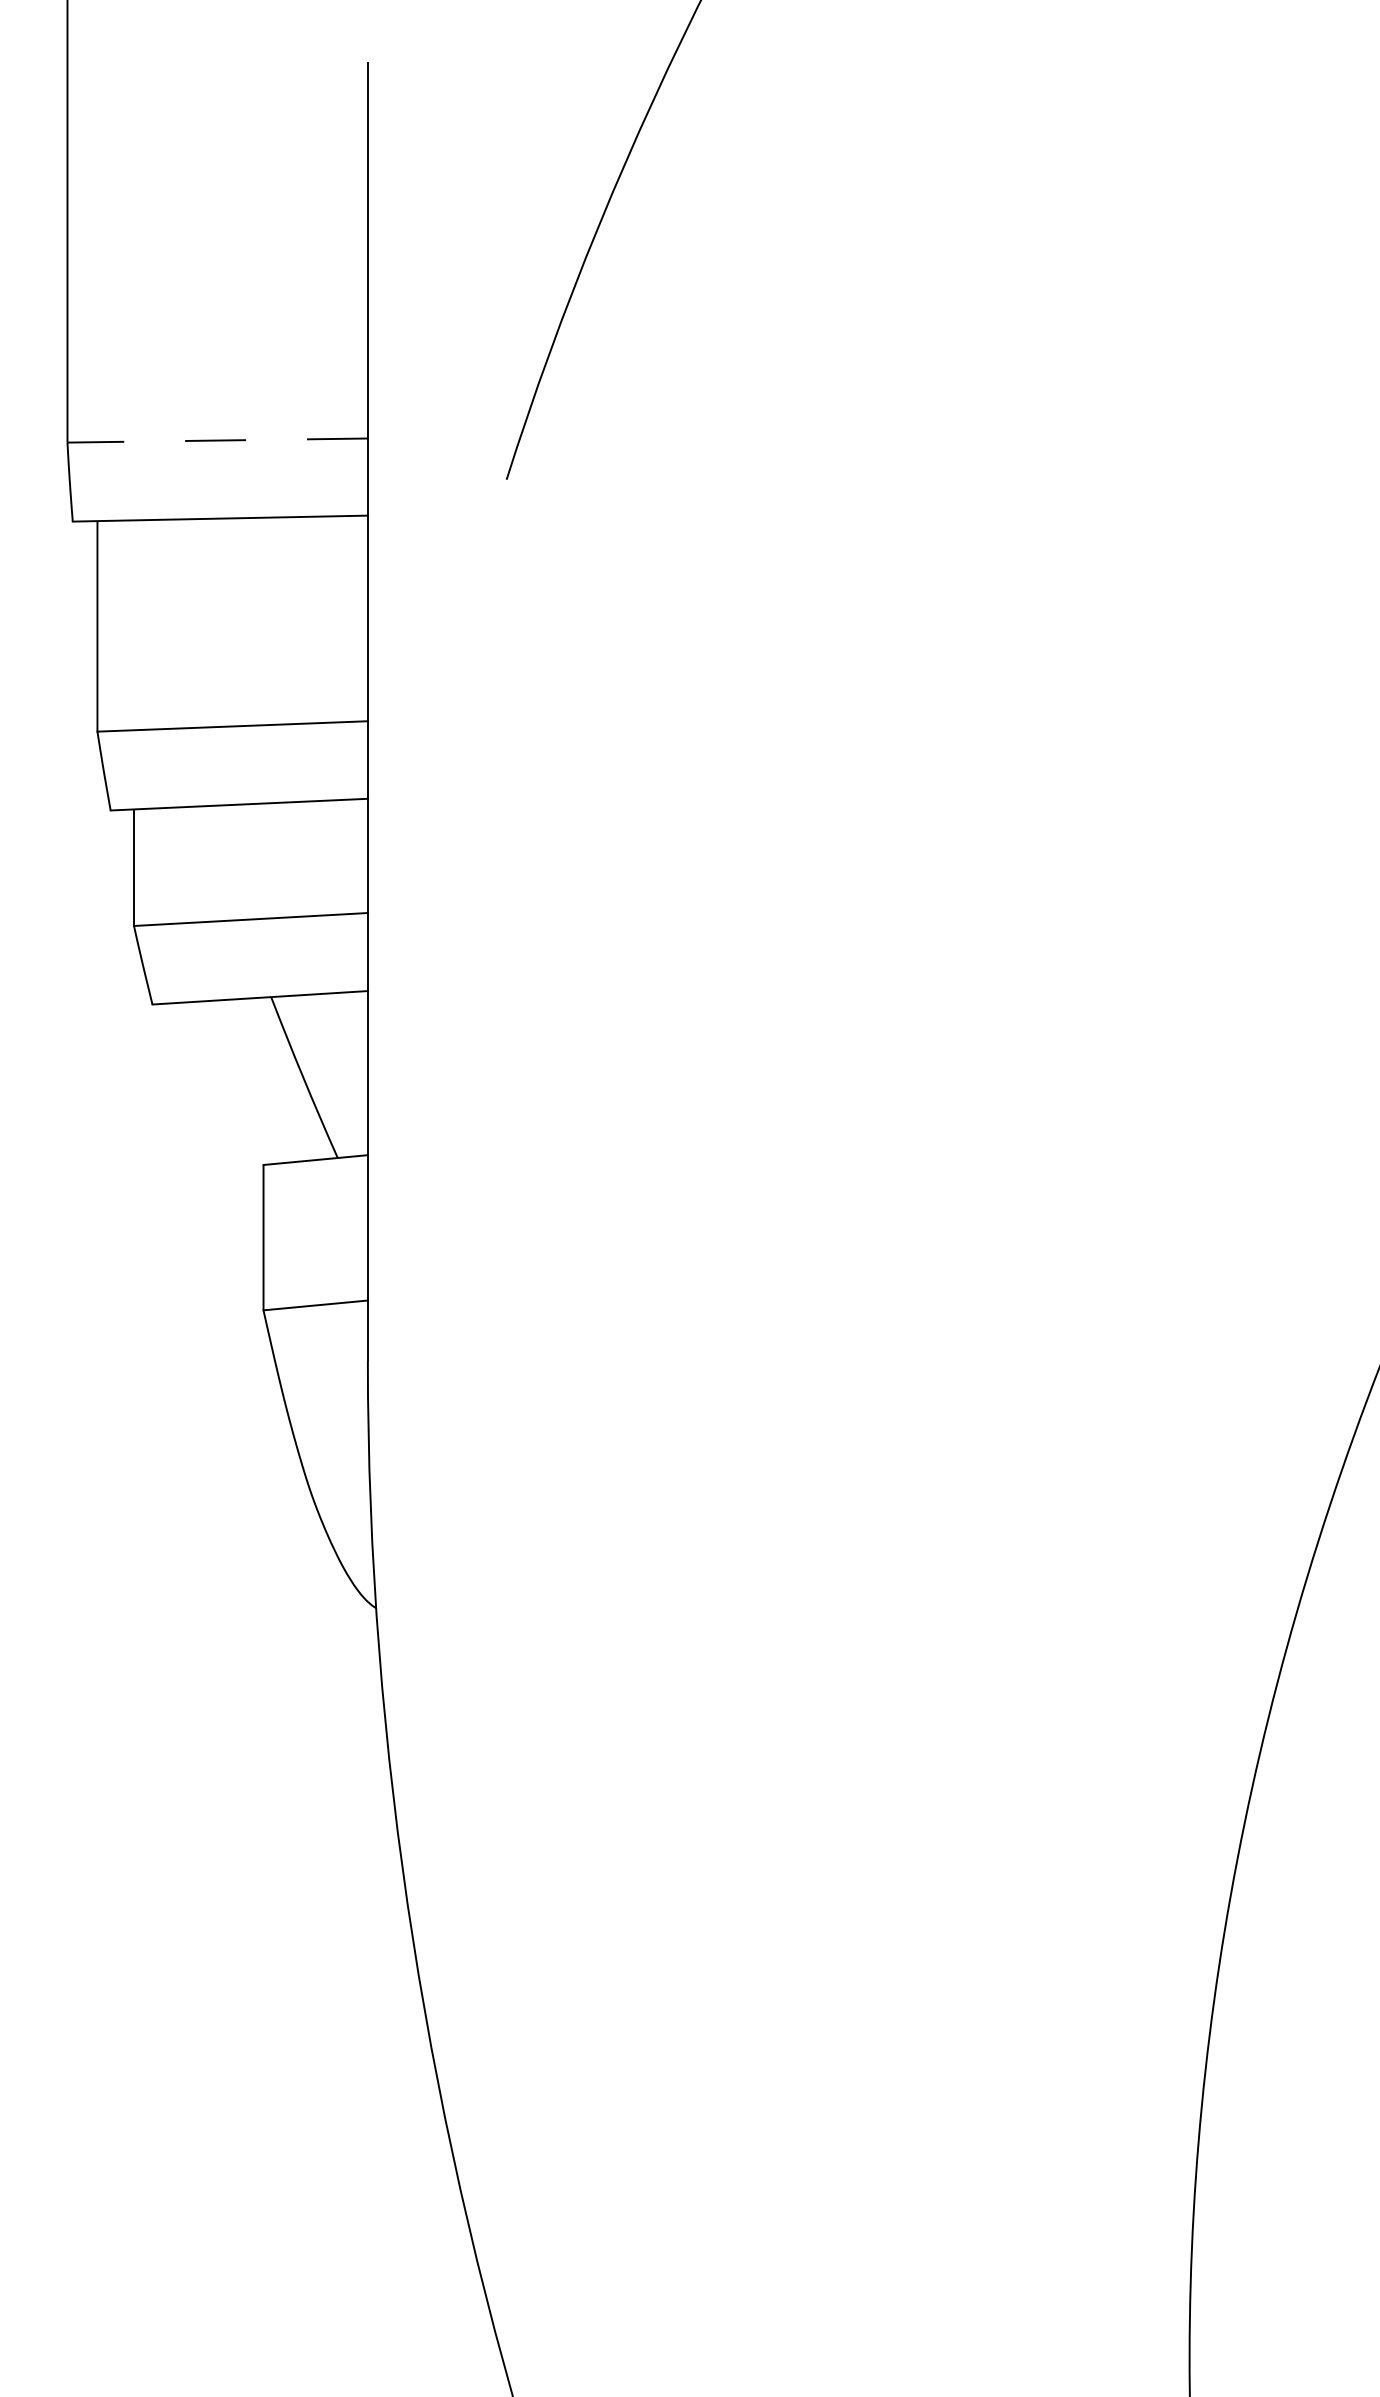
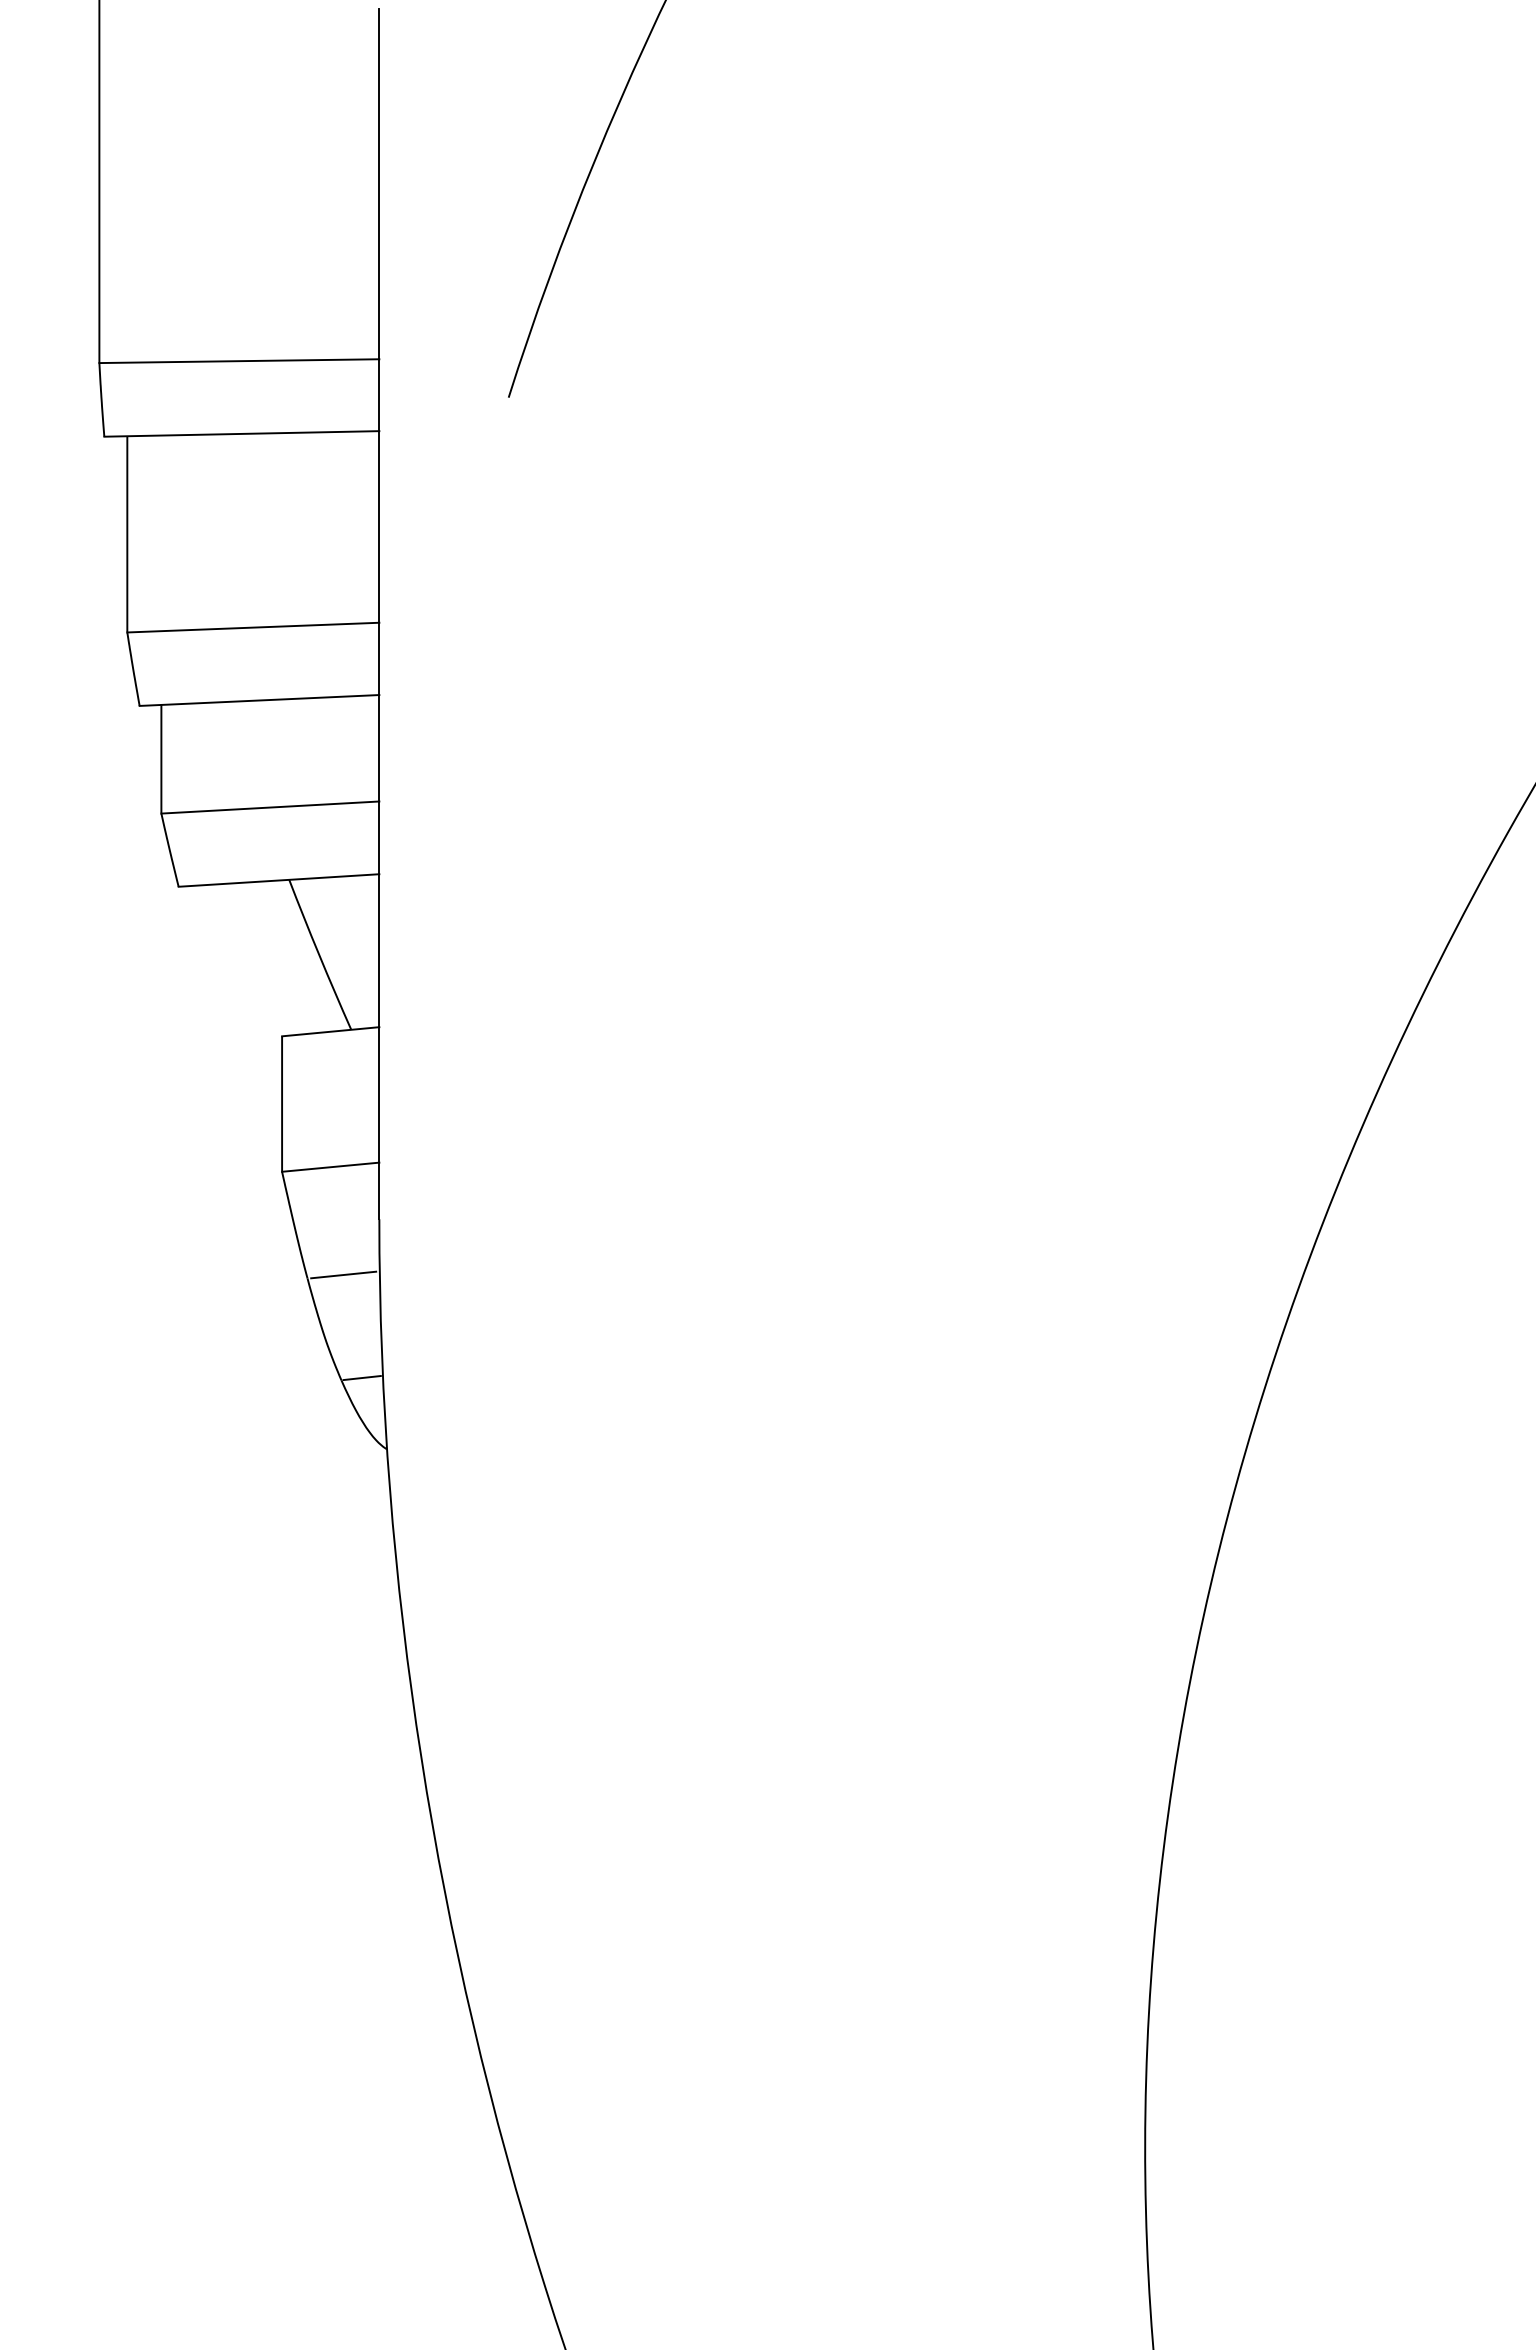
line: (217, 440) -> (239, 361), dashed -> solid
line: (329, 1420) -> (343, 1274), added
line: (348, 1532) -> (361, 1378), added

